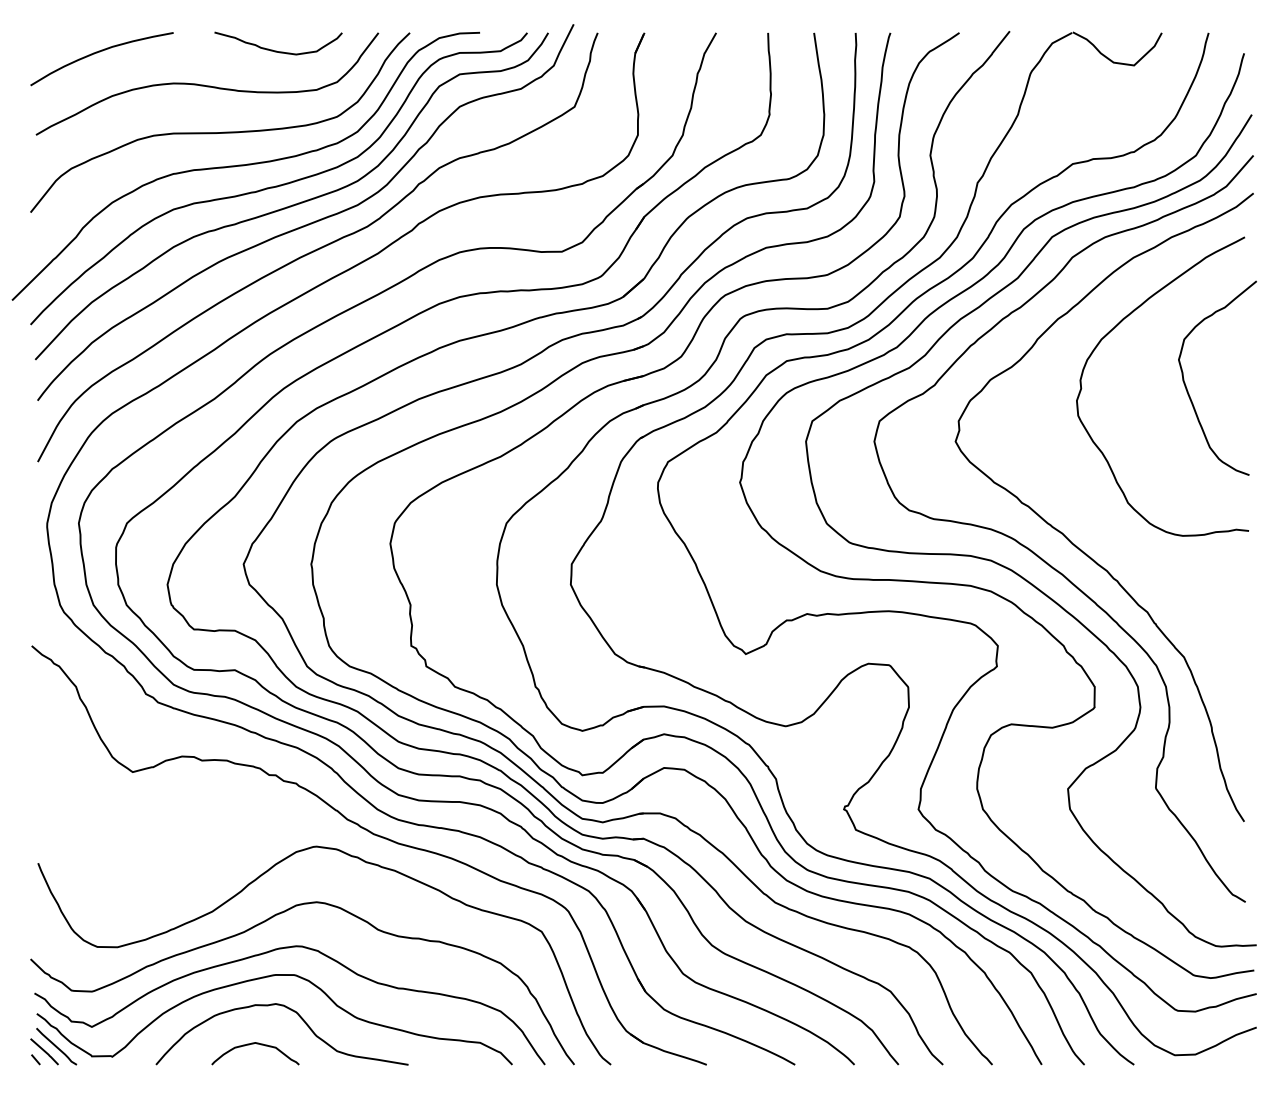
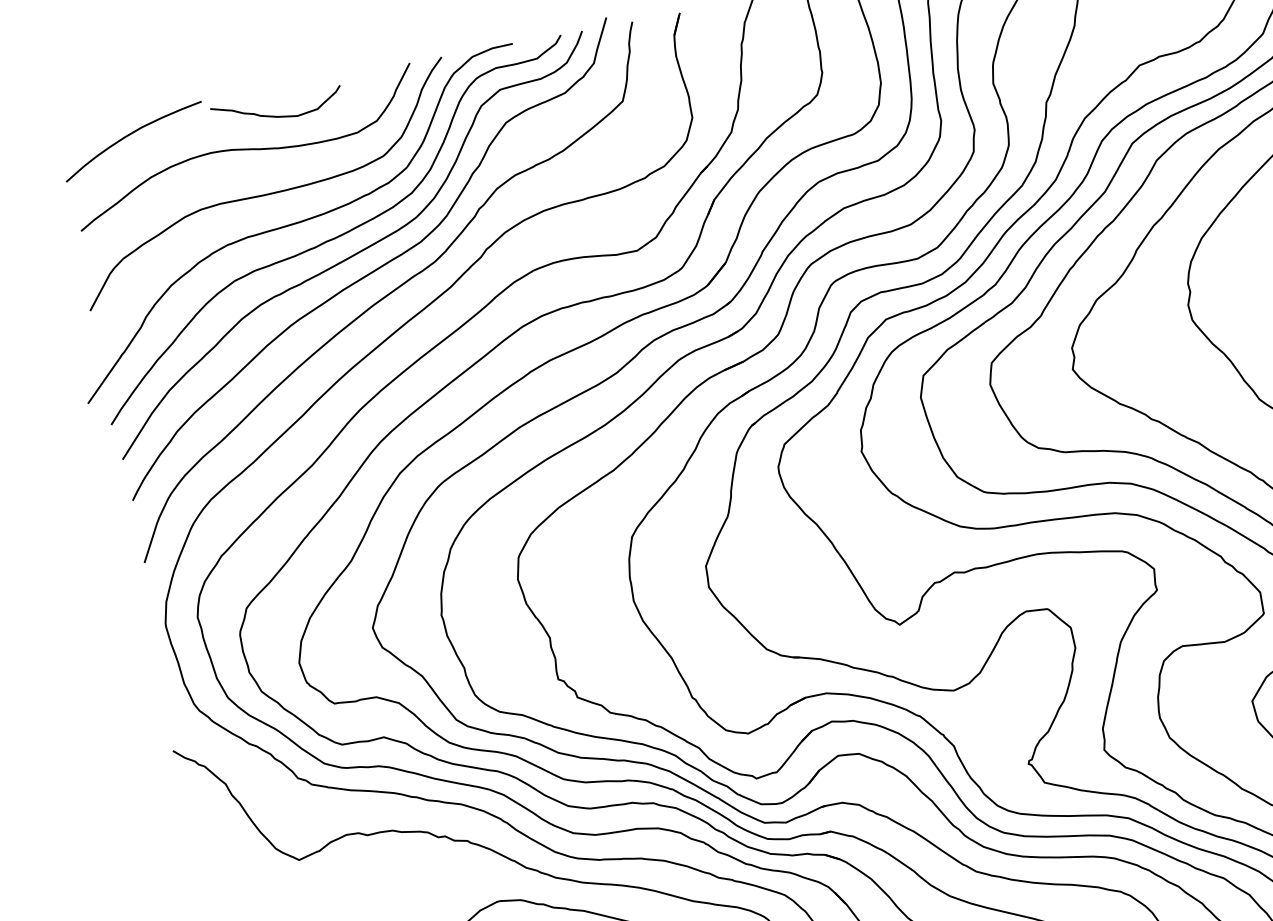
curve: (276, 50) -> (276, 115), moved

